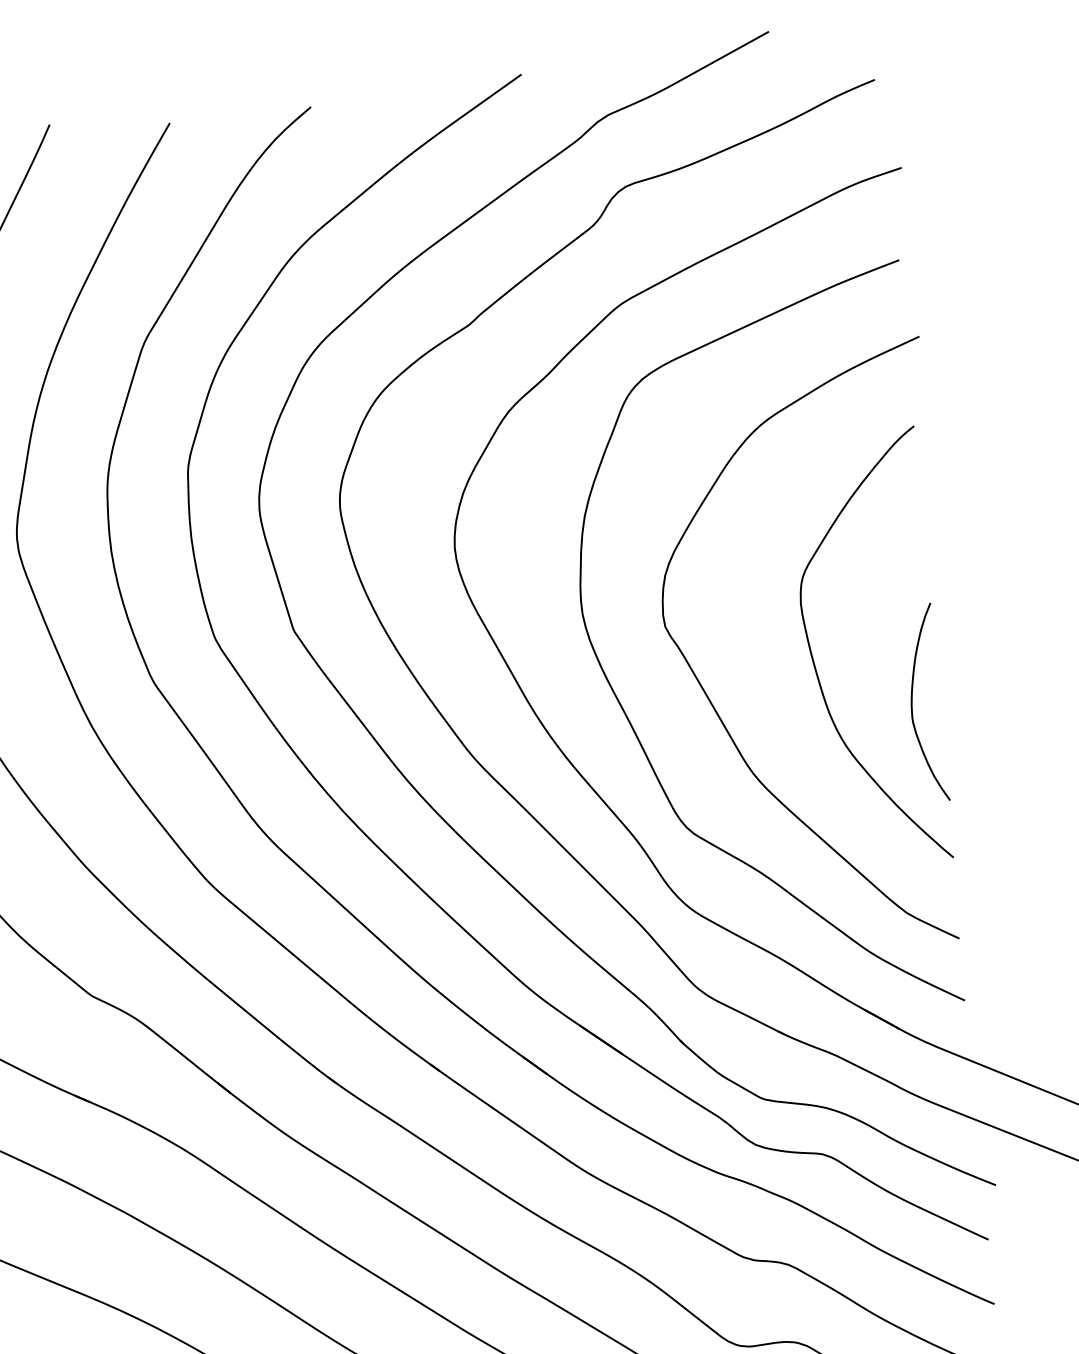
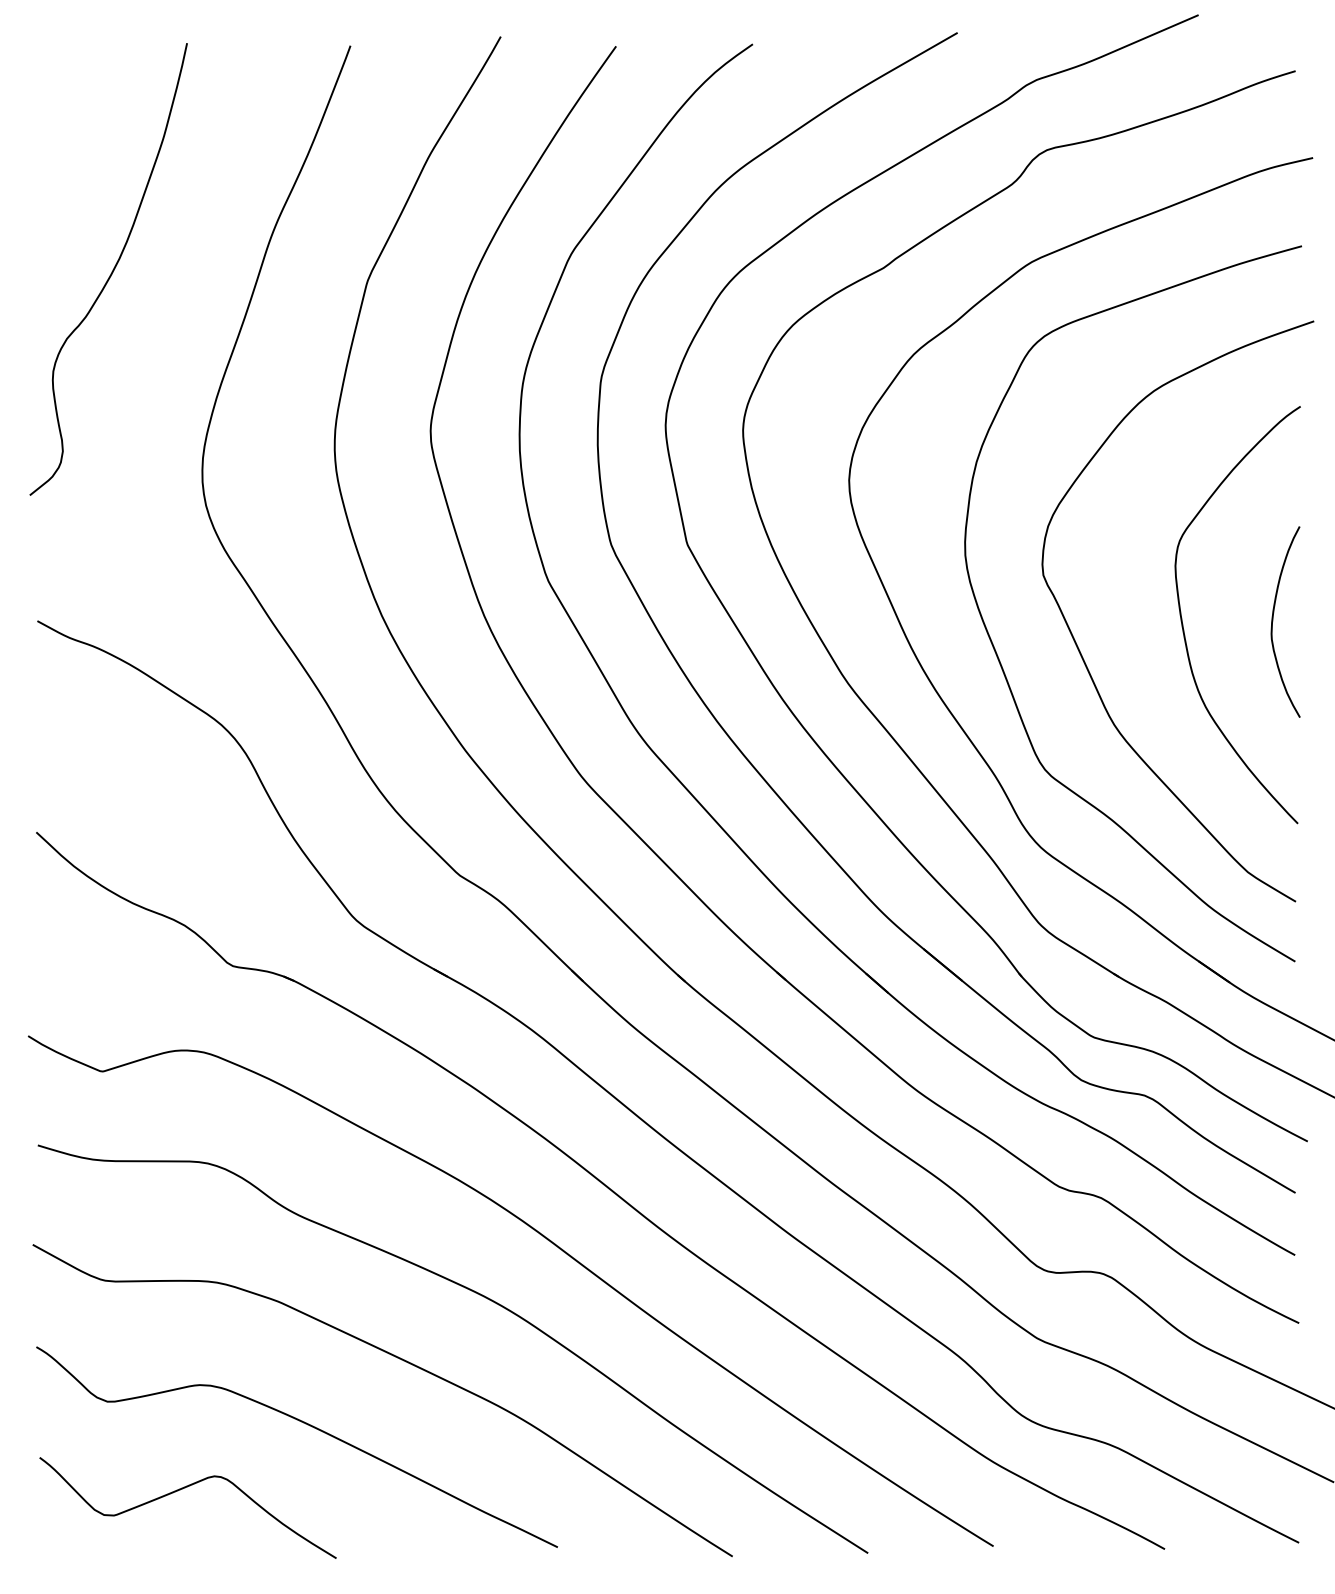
curve: (913, 703) -> (1273, 621), moved

